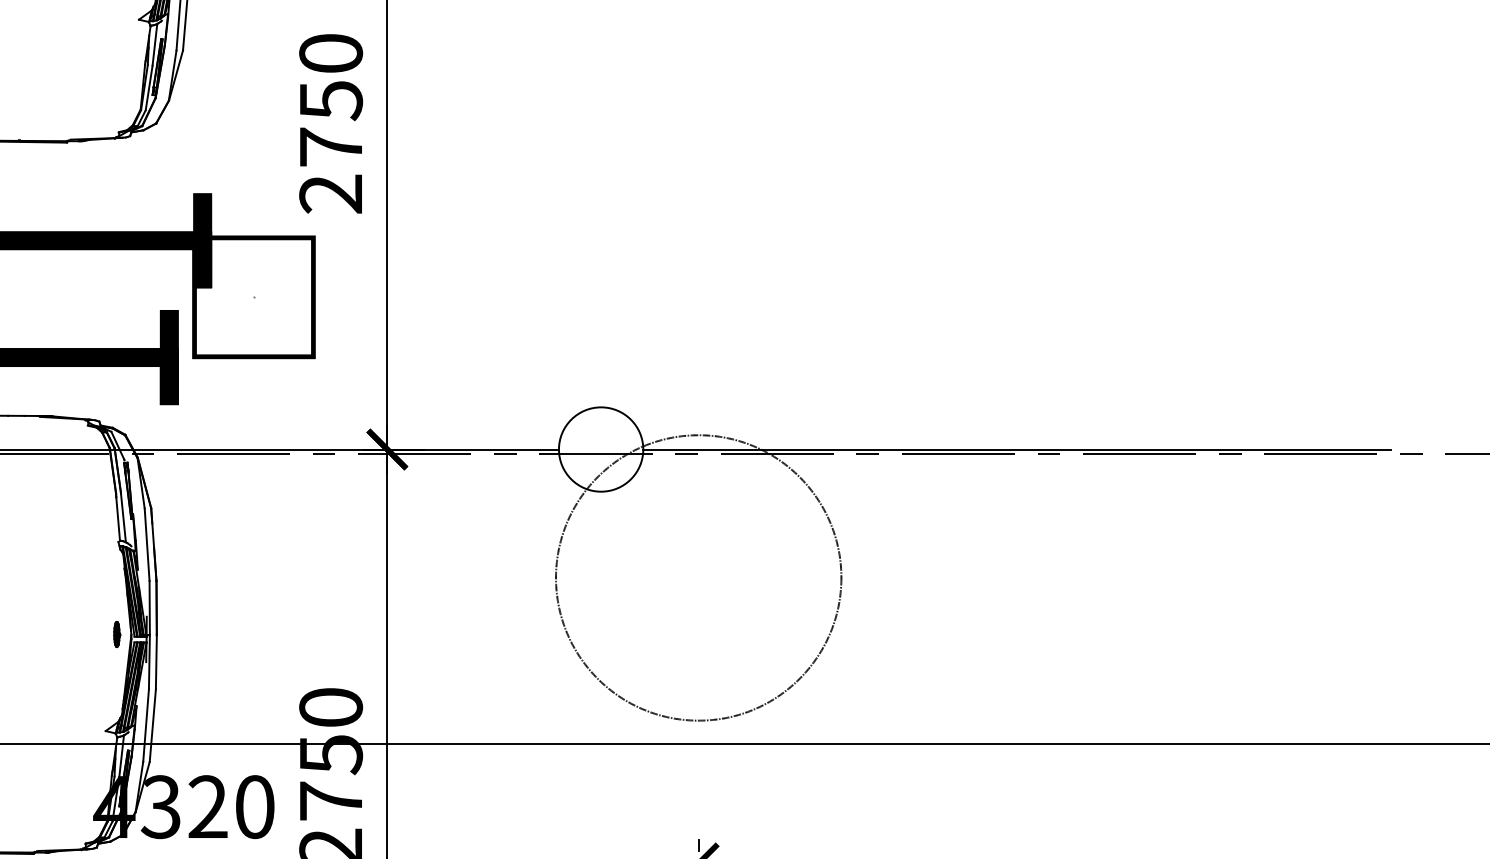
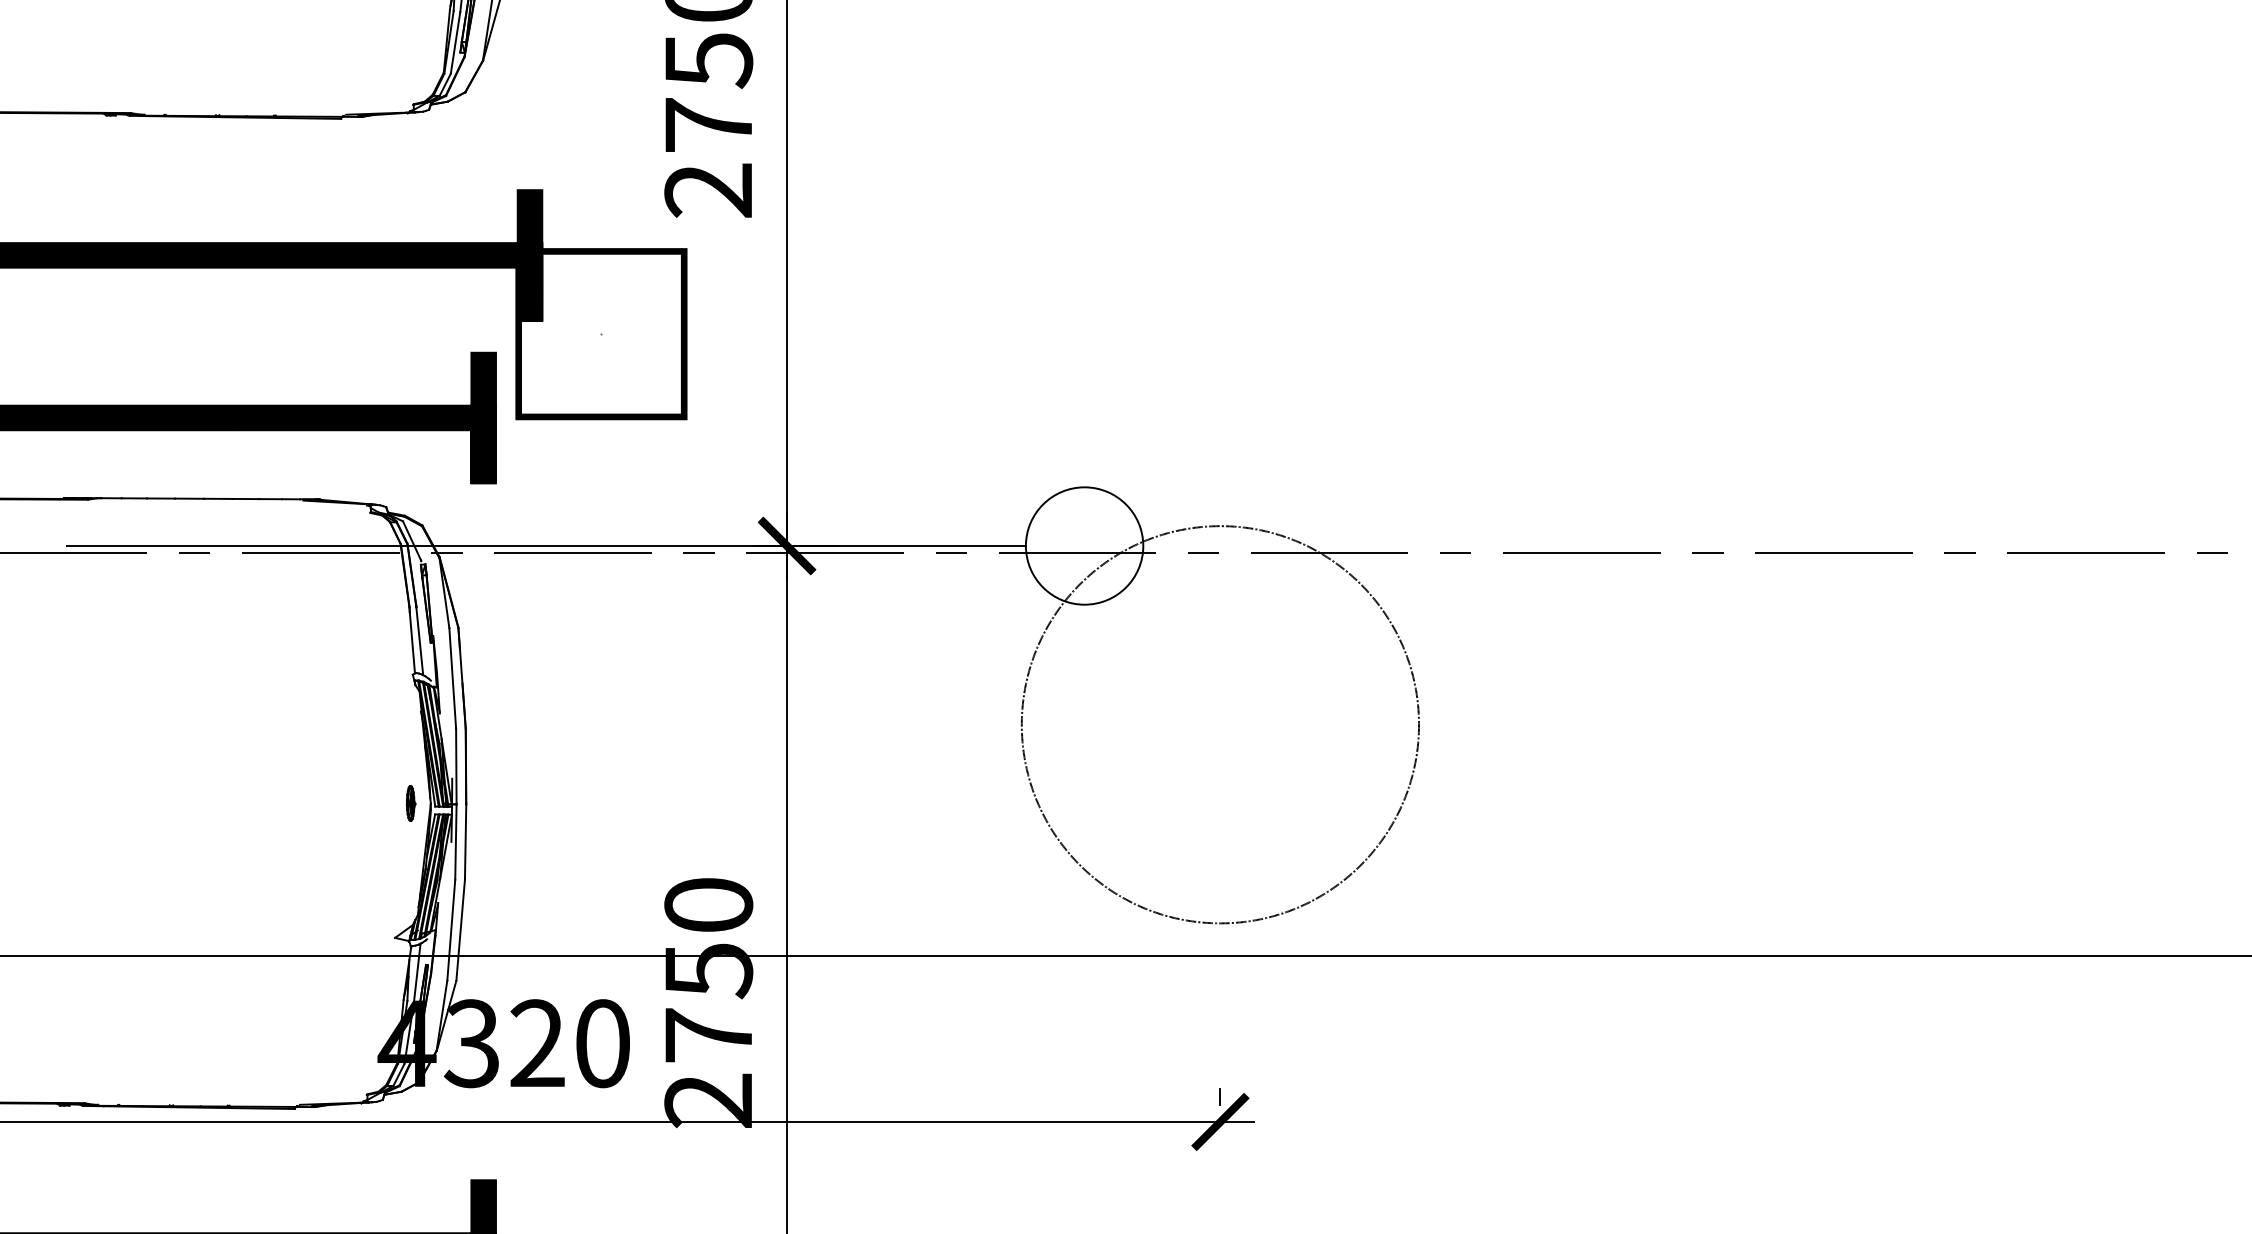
line: (1017, 449) -> (1663, 546), removed

